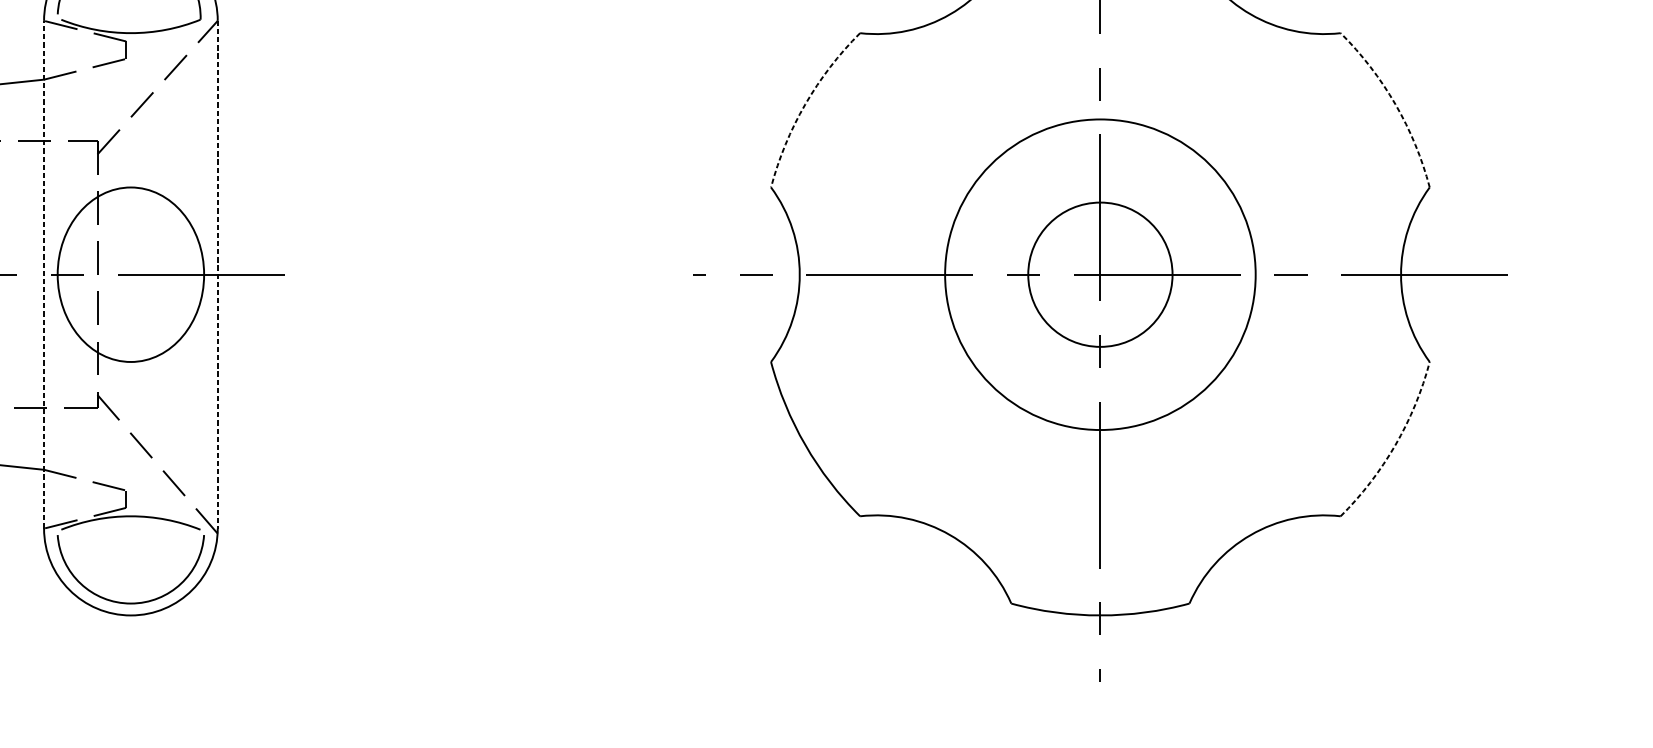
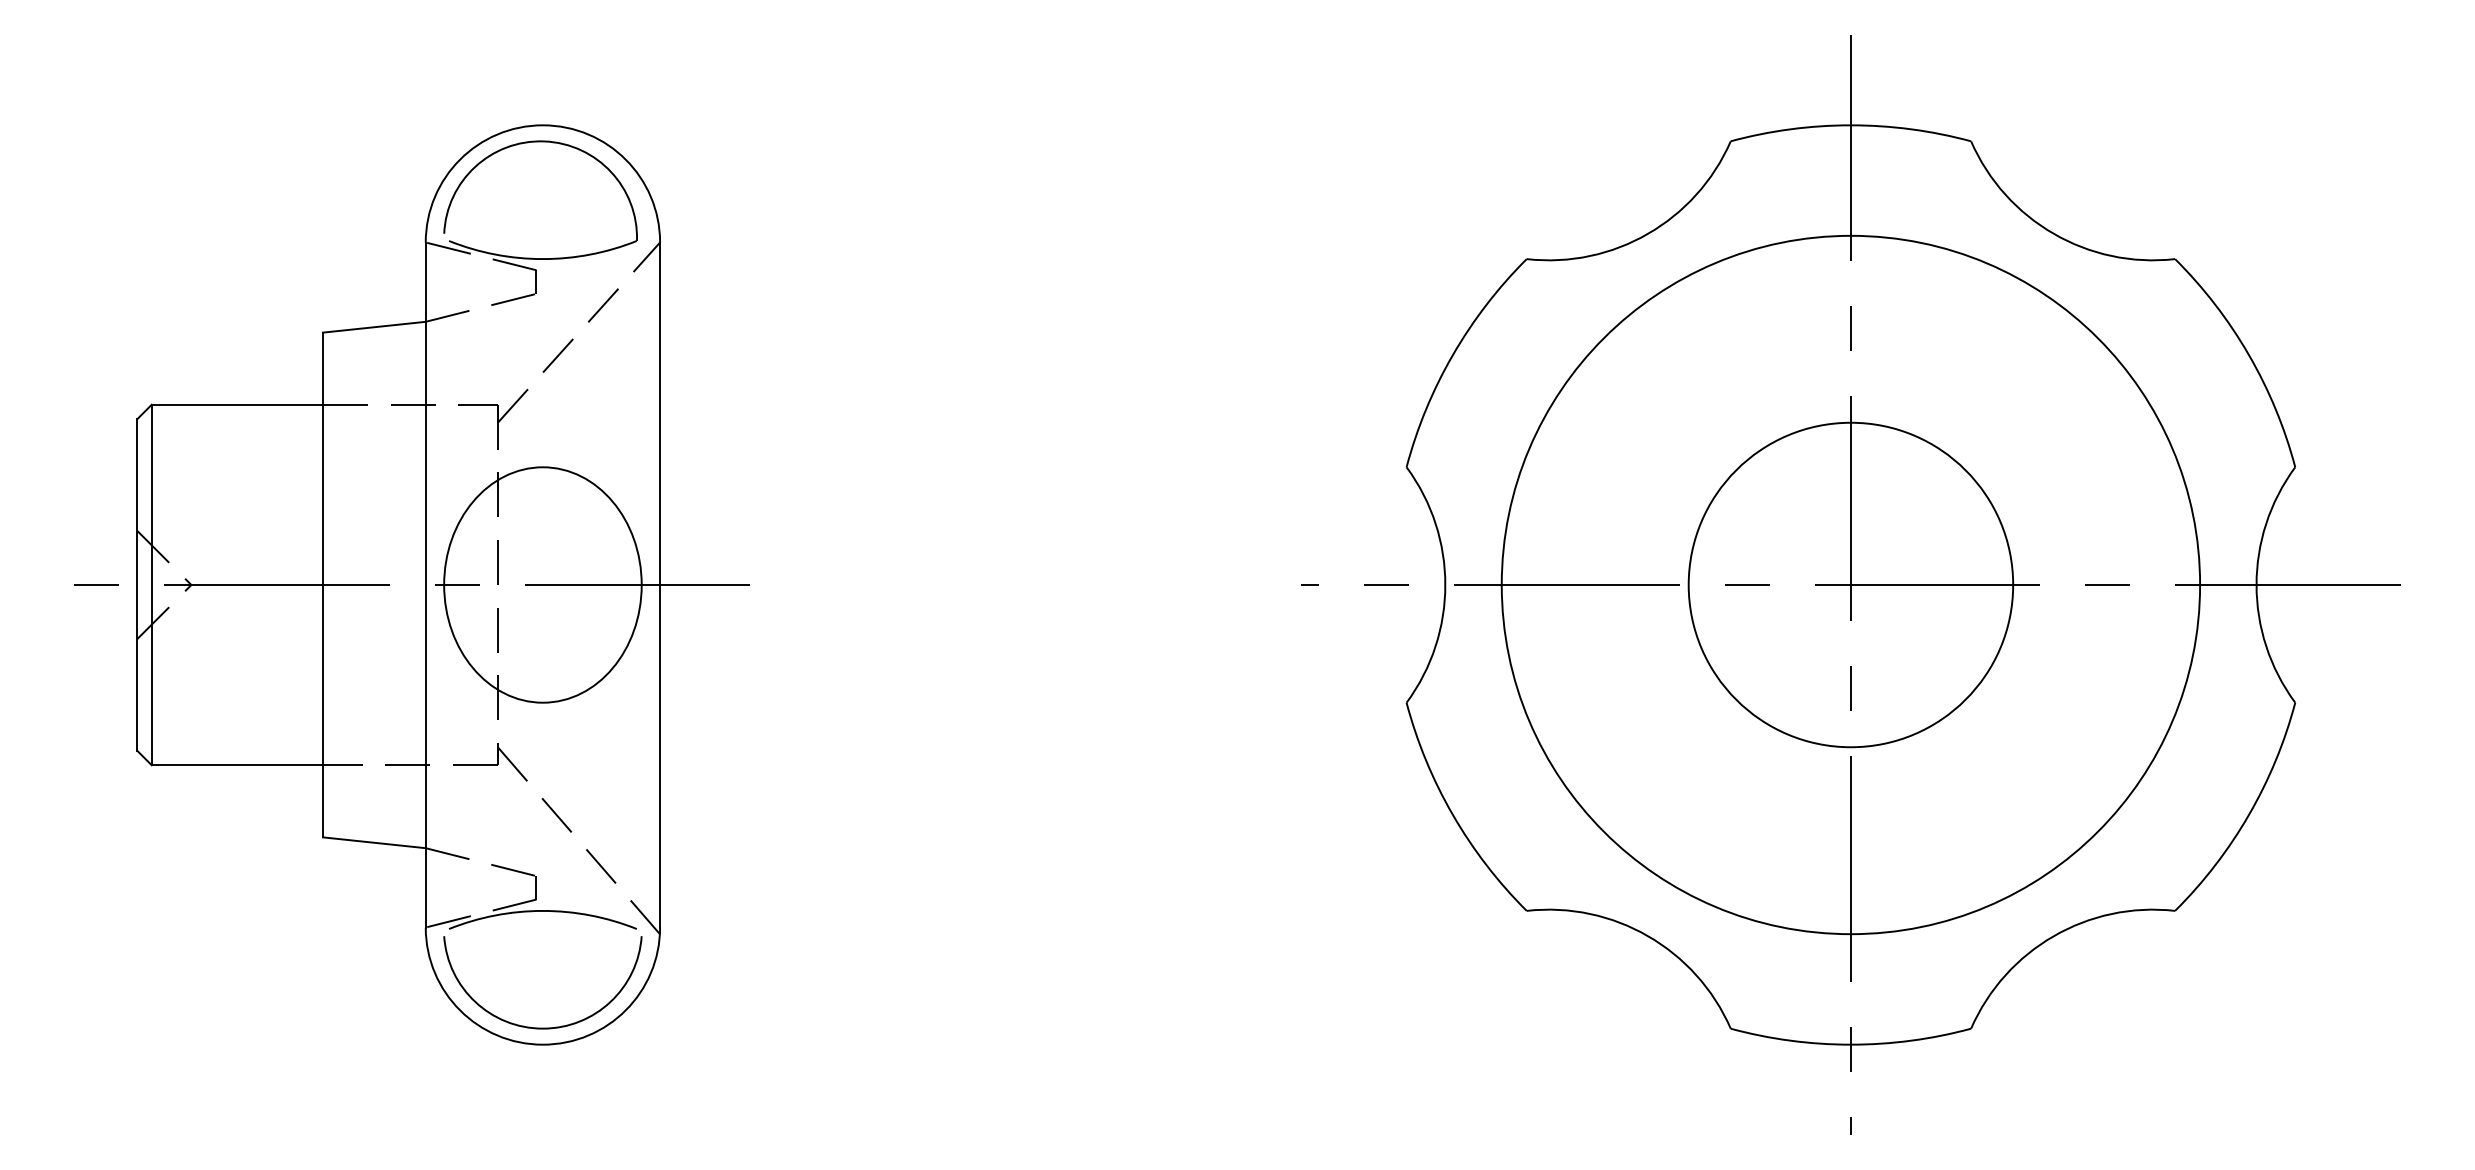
arc: (805, 104) -> (1452, 355), dashed -> solid
arc: (1395, 104) -> (2249, 355), dashed -> solid
circle: (1100, 274) -> (1850, 584), size x1.67
circle: (1100, 274) -> (1850, 584), size x1.67
line: (43, 275) -> (425, 585), dashed -> solid
line: (218, 275) -> (660, 585), dashed -> solid
arc: (1395, 444) -> (2249, 814), dashed -> solid

